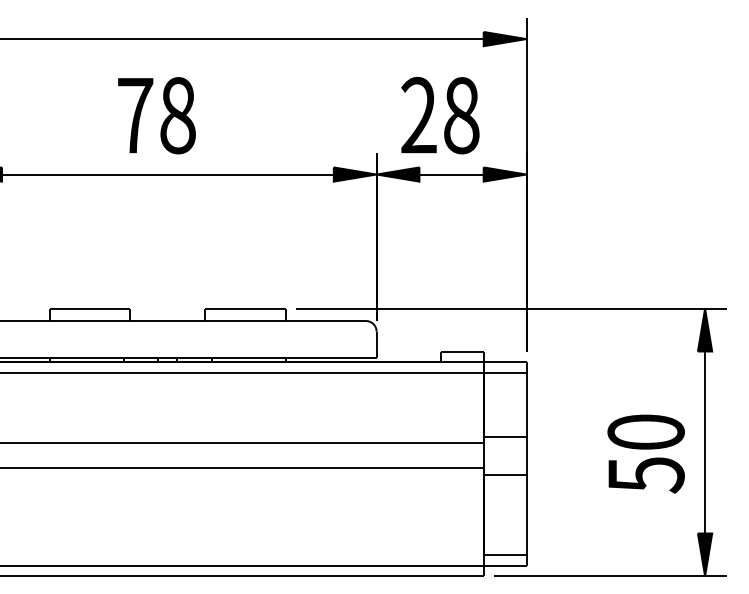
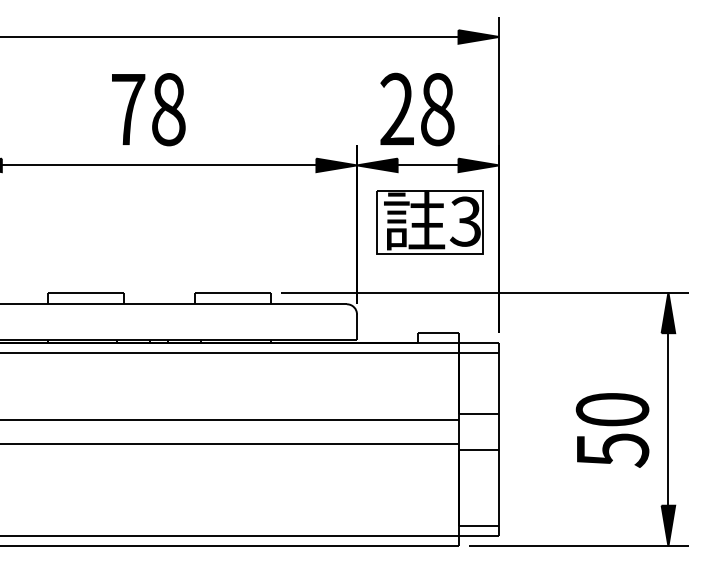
part: (453, 234) -> (429, 222), added

